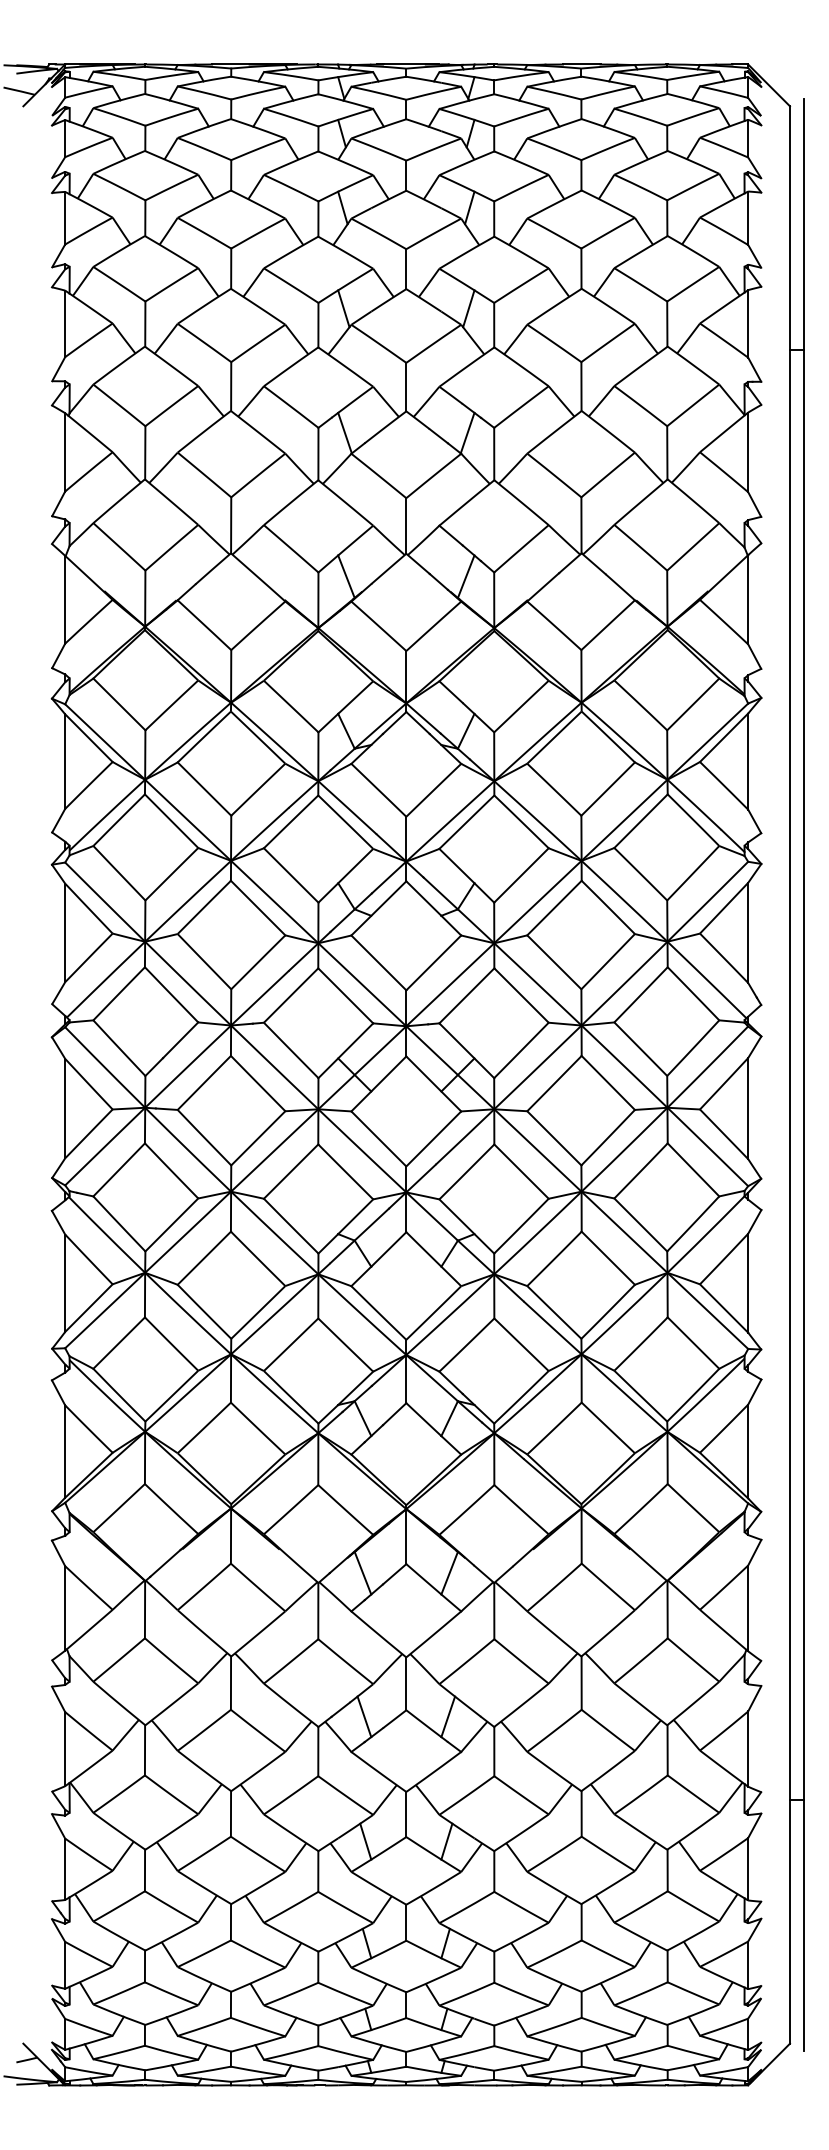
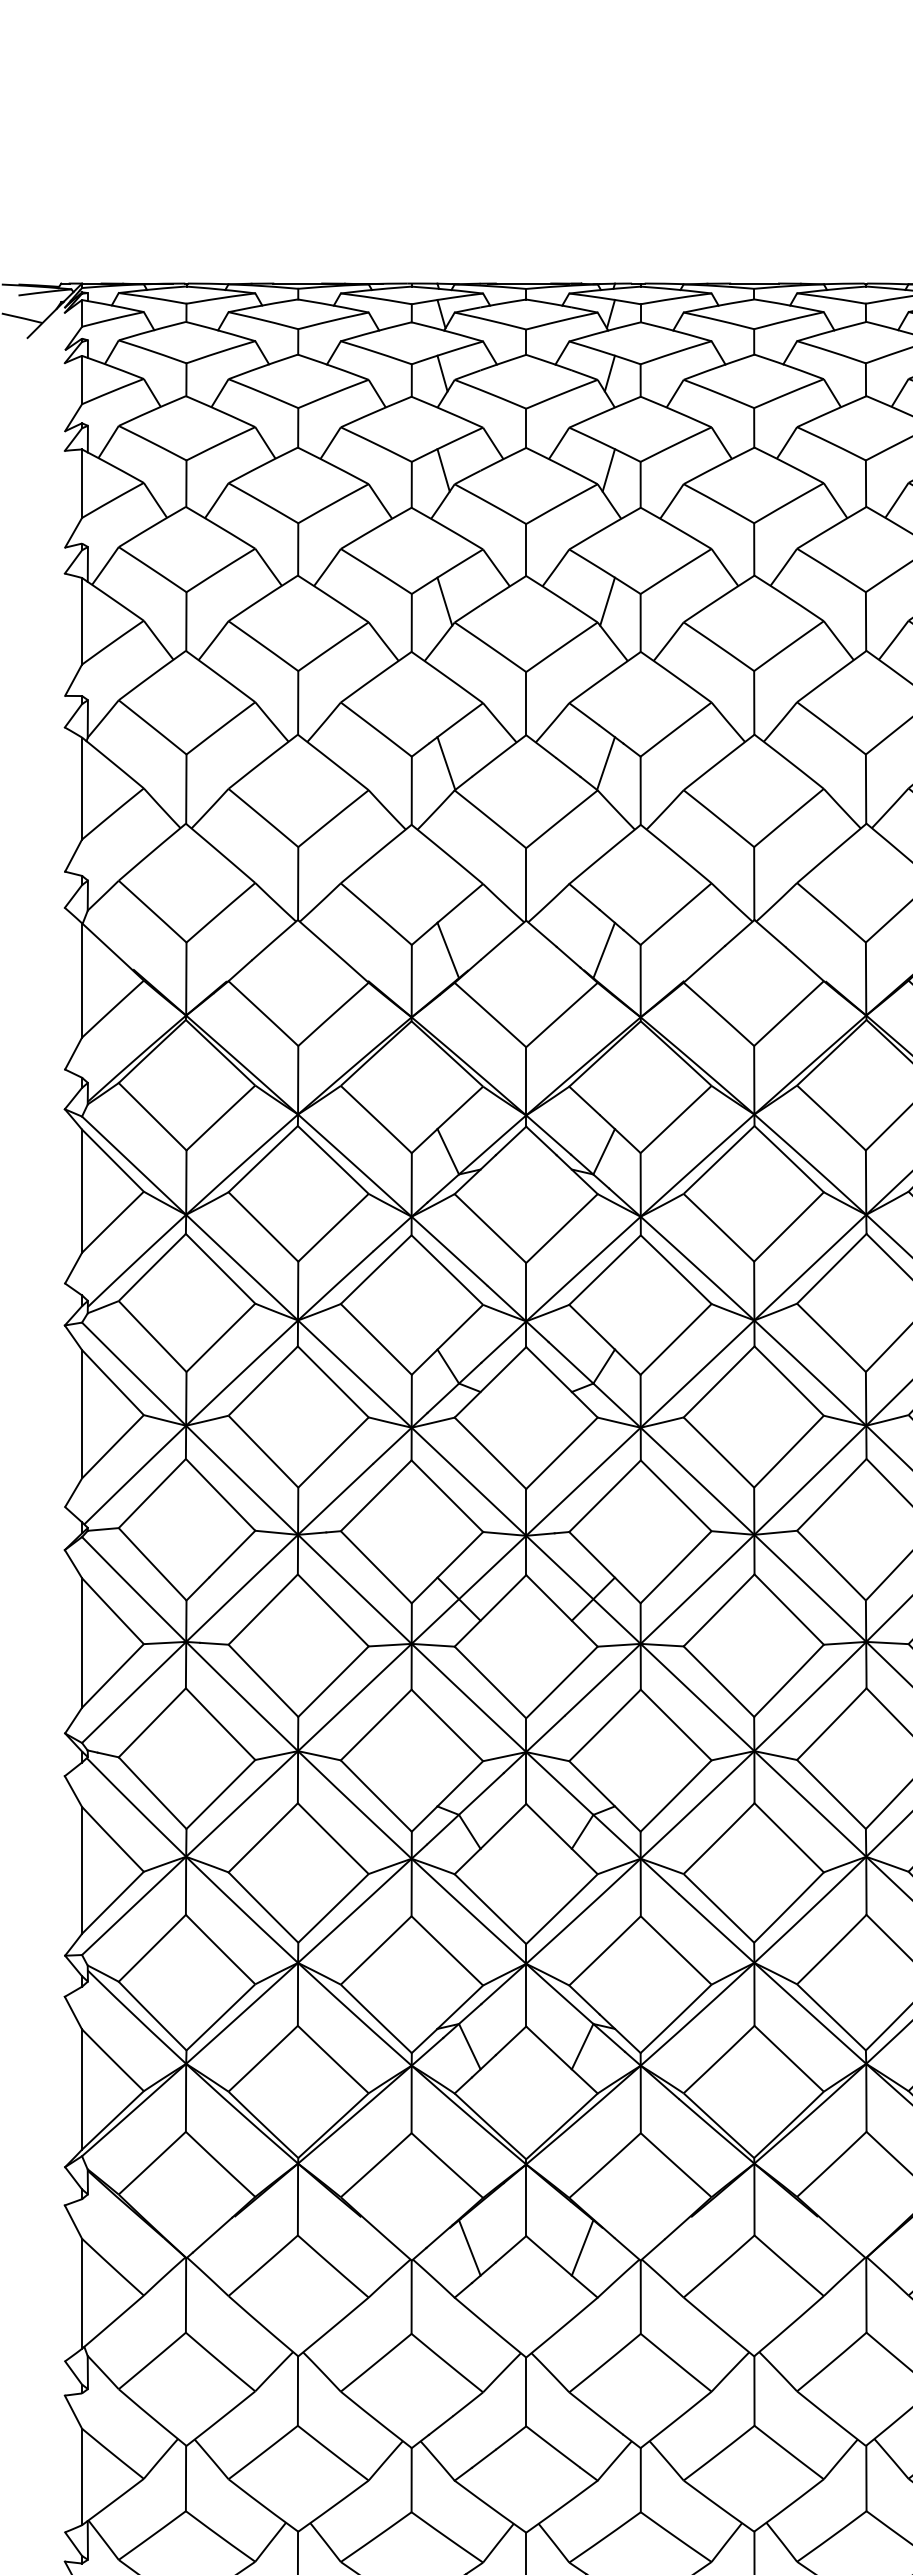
line: (364, 1716) -> (471, 2434), removed
line: (448, 1716) -> (581, 2434), removed

